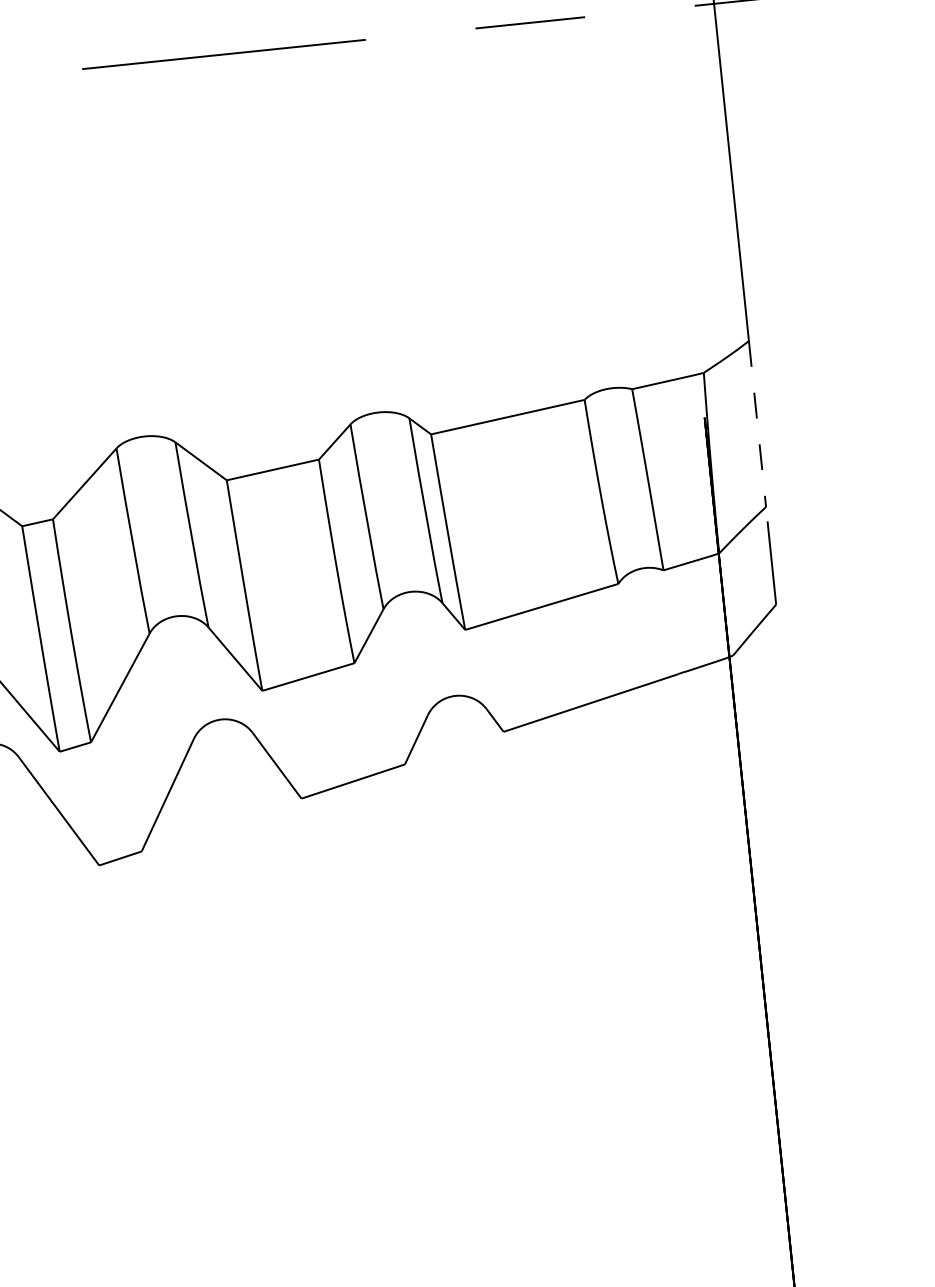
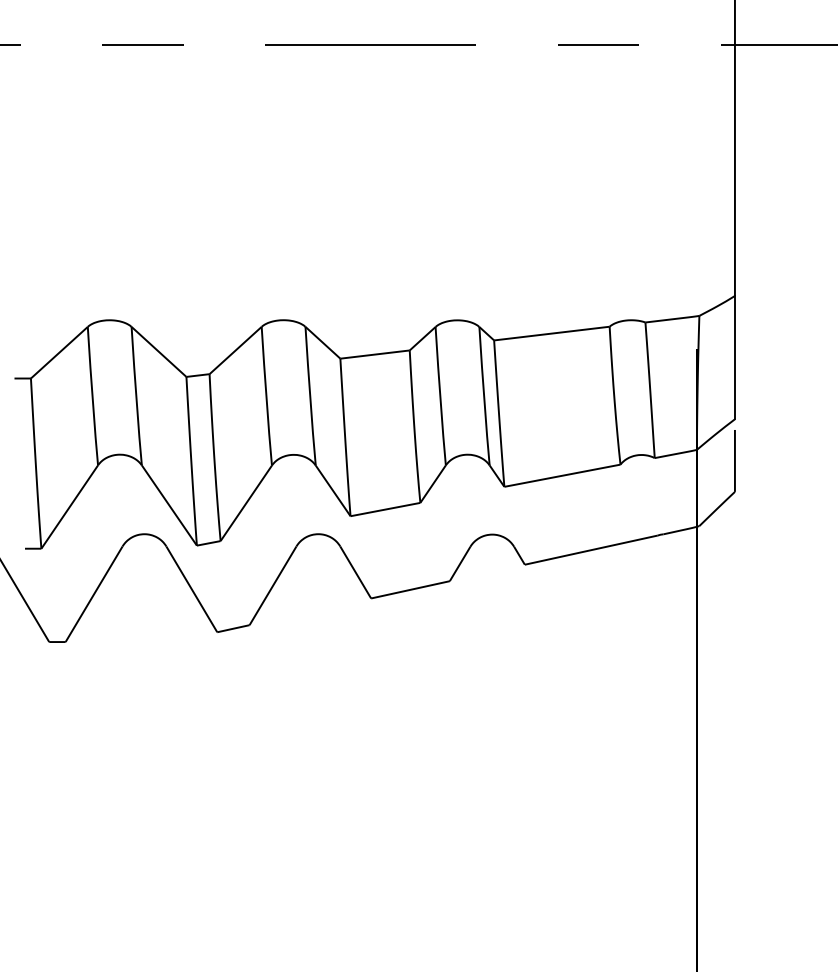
line: (756, 423) -> (734, 357), dashed -> solid

